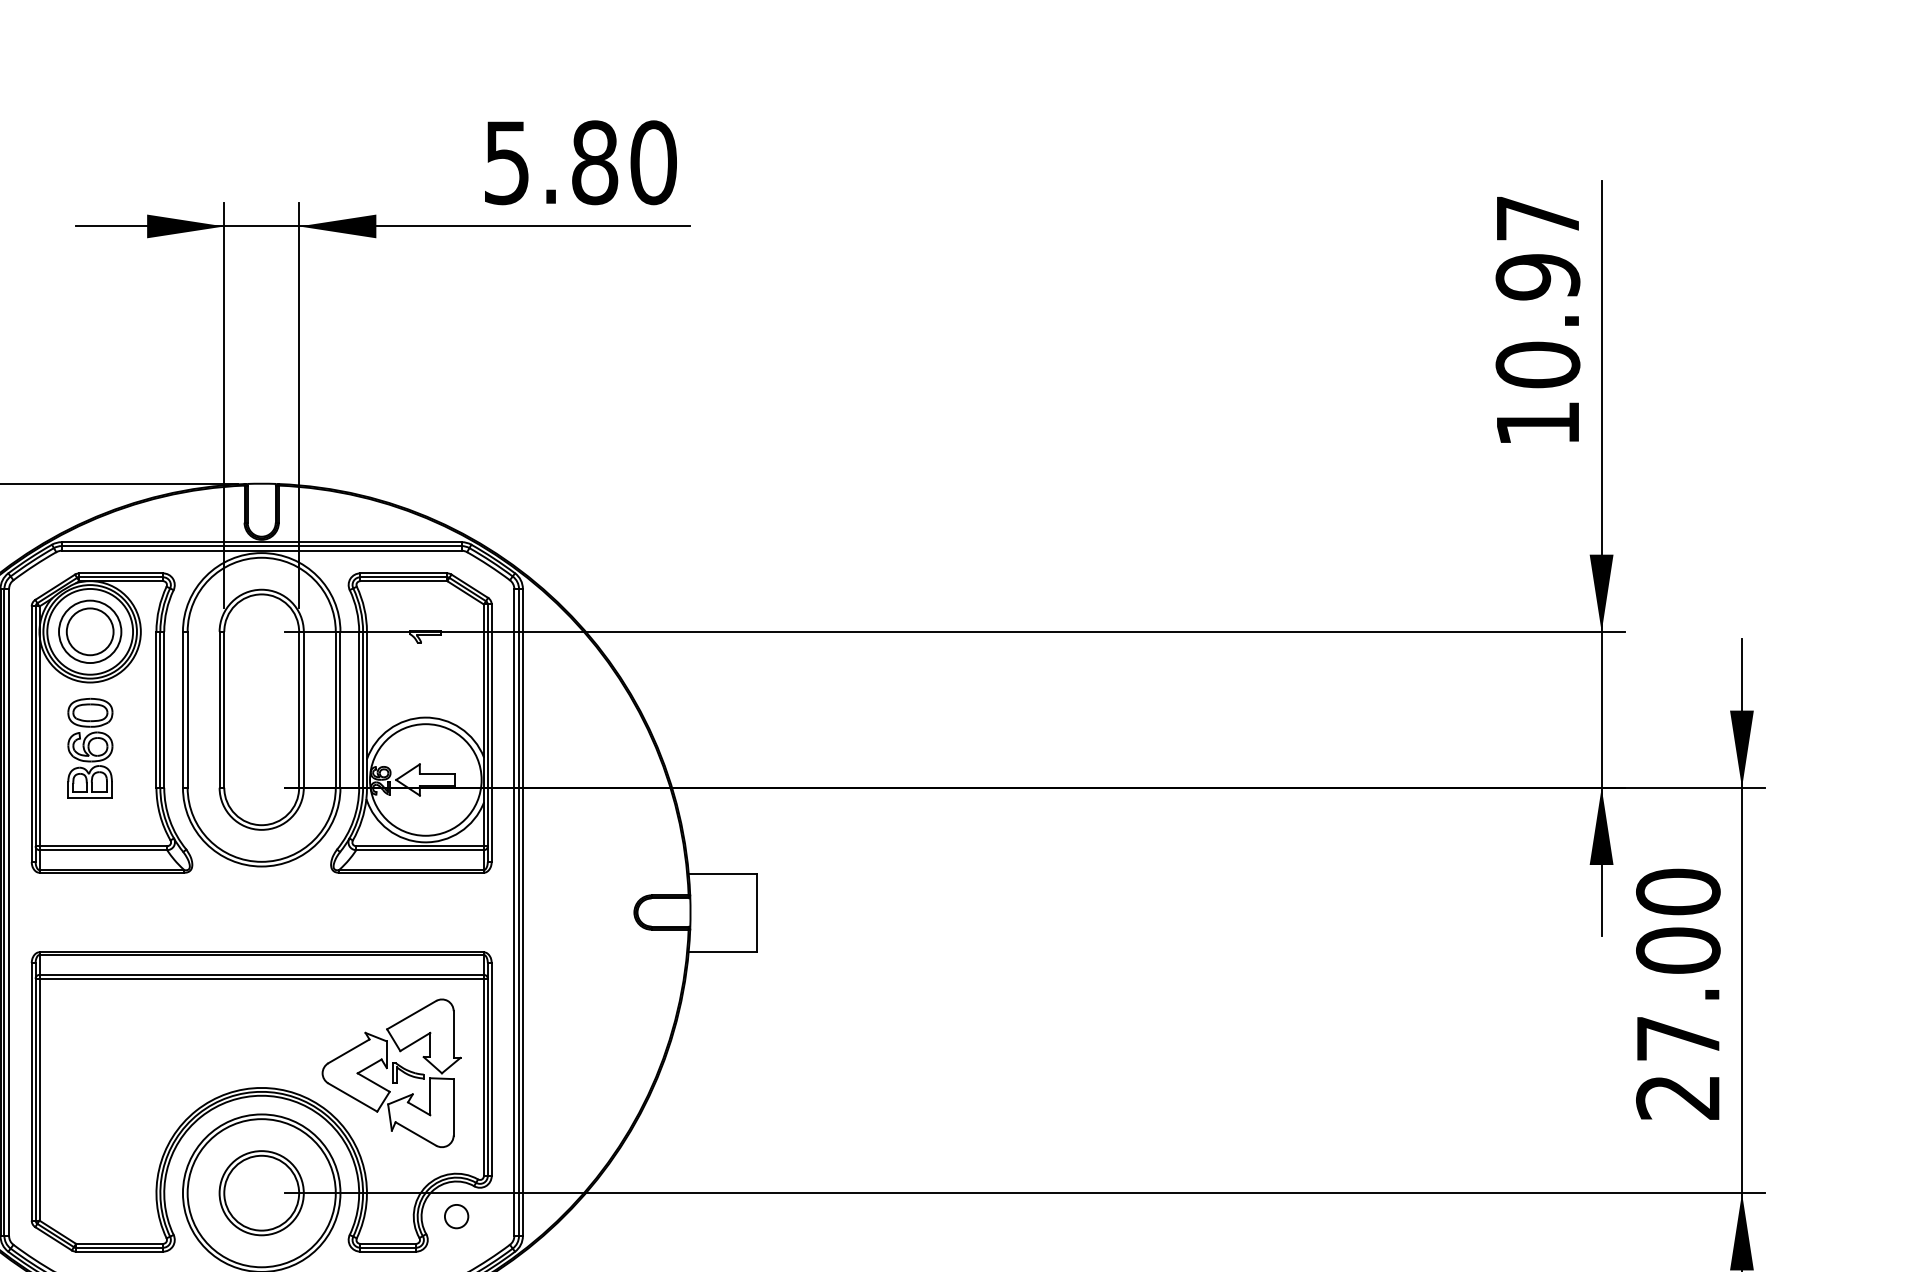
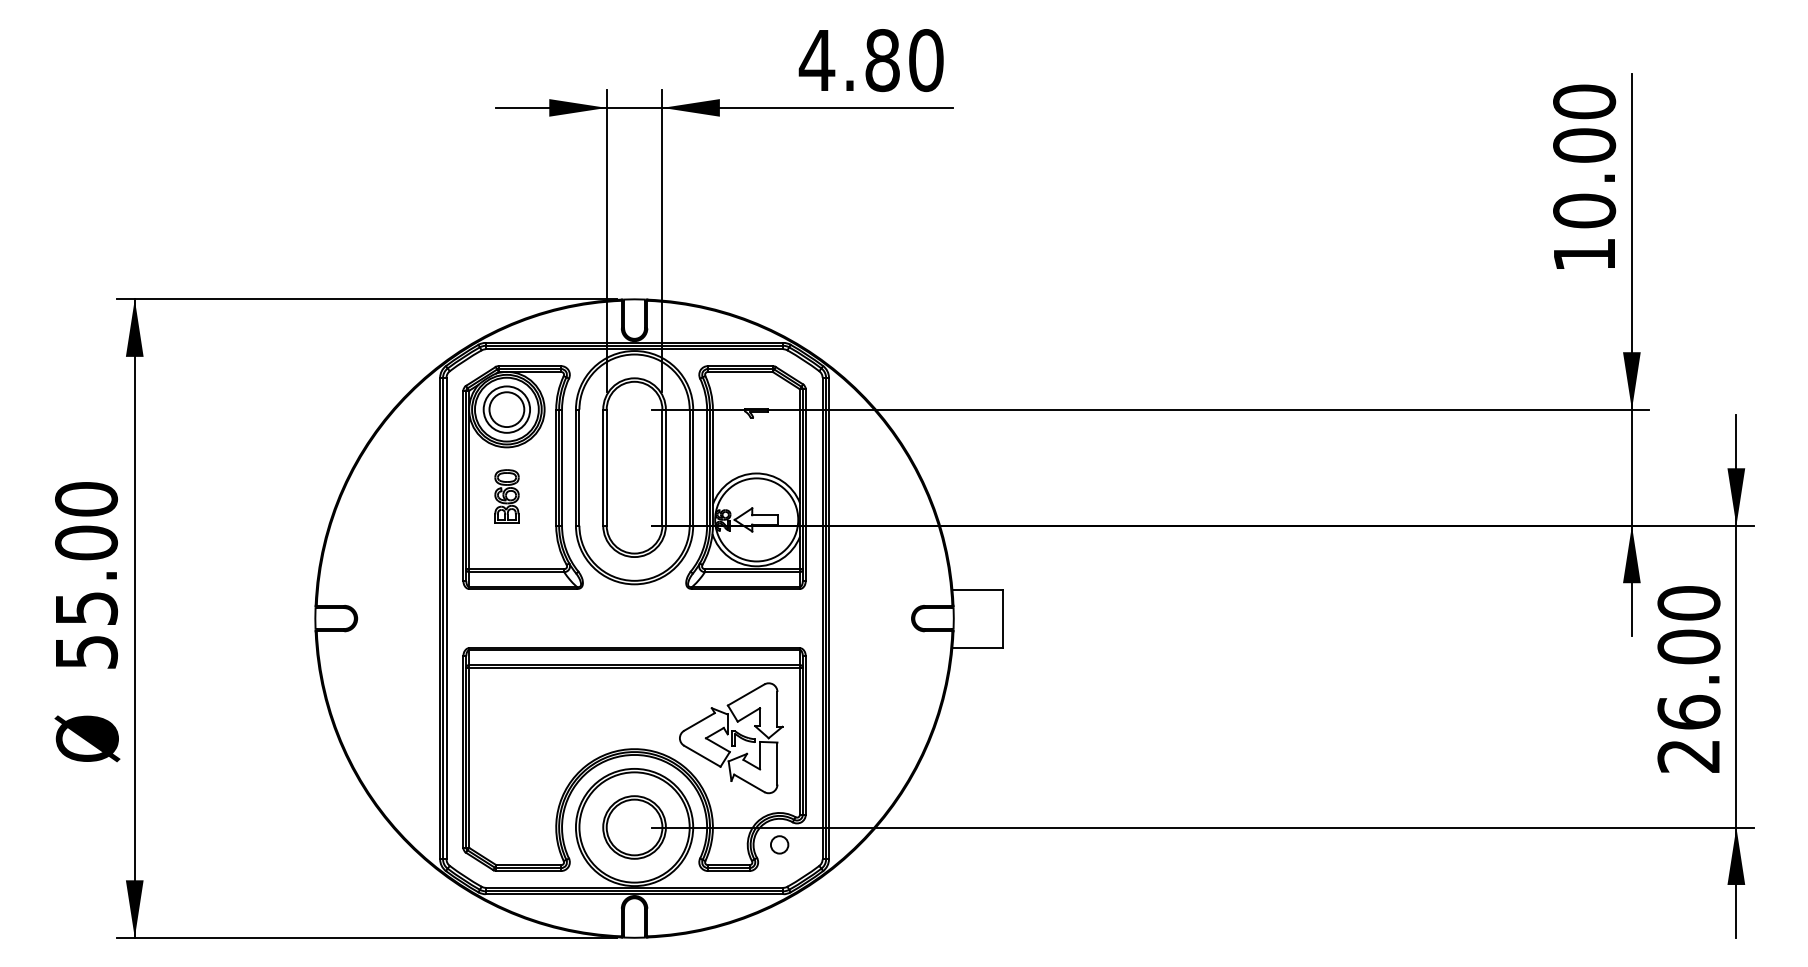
text: (506, 164) -> (816, 61), 5.80 -> 4.80
text: (1537, 247) -> (1584, 123), 10.97 -> 10.00
part: (89, 748) -> (506, 496), size x0.71
text: (1677, 1038) -> (1688, 712), 27.00 -> 26.00

